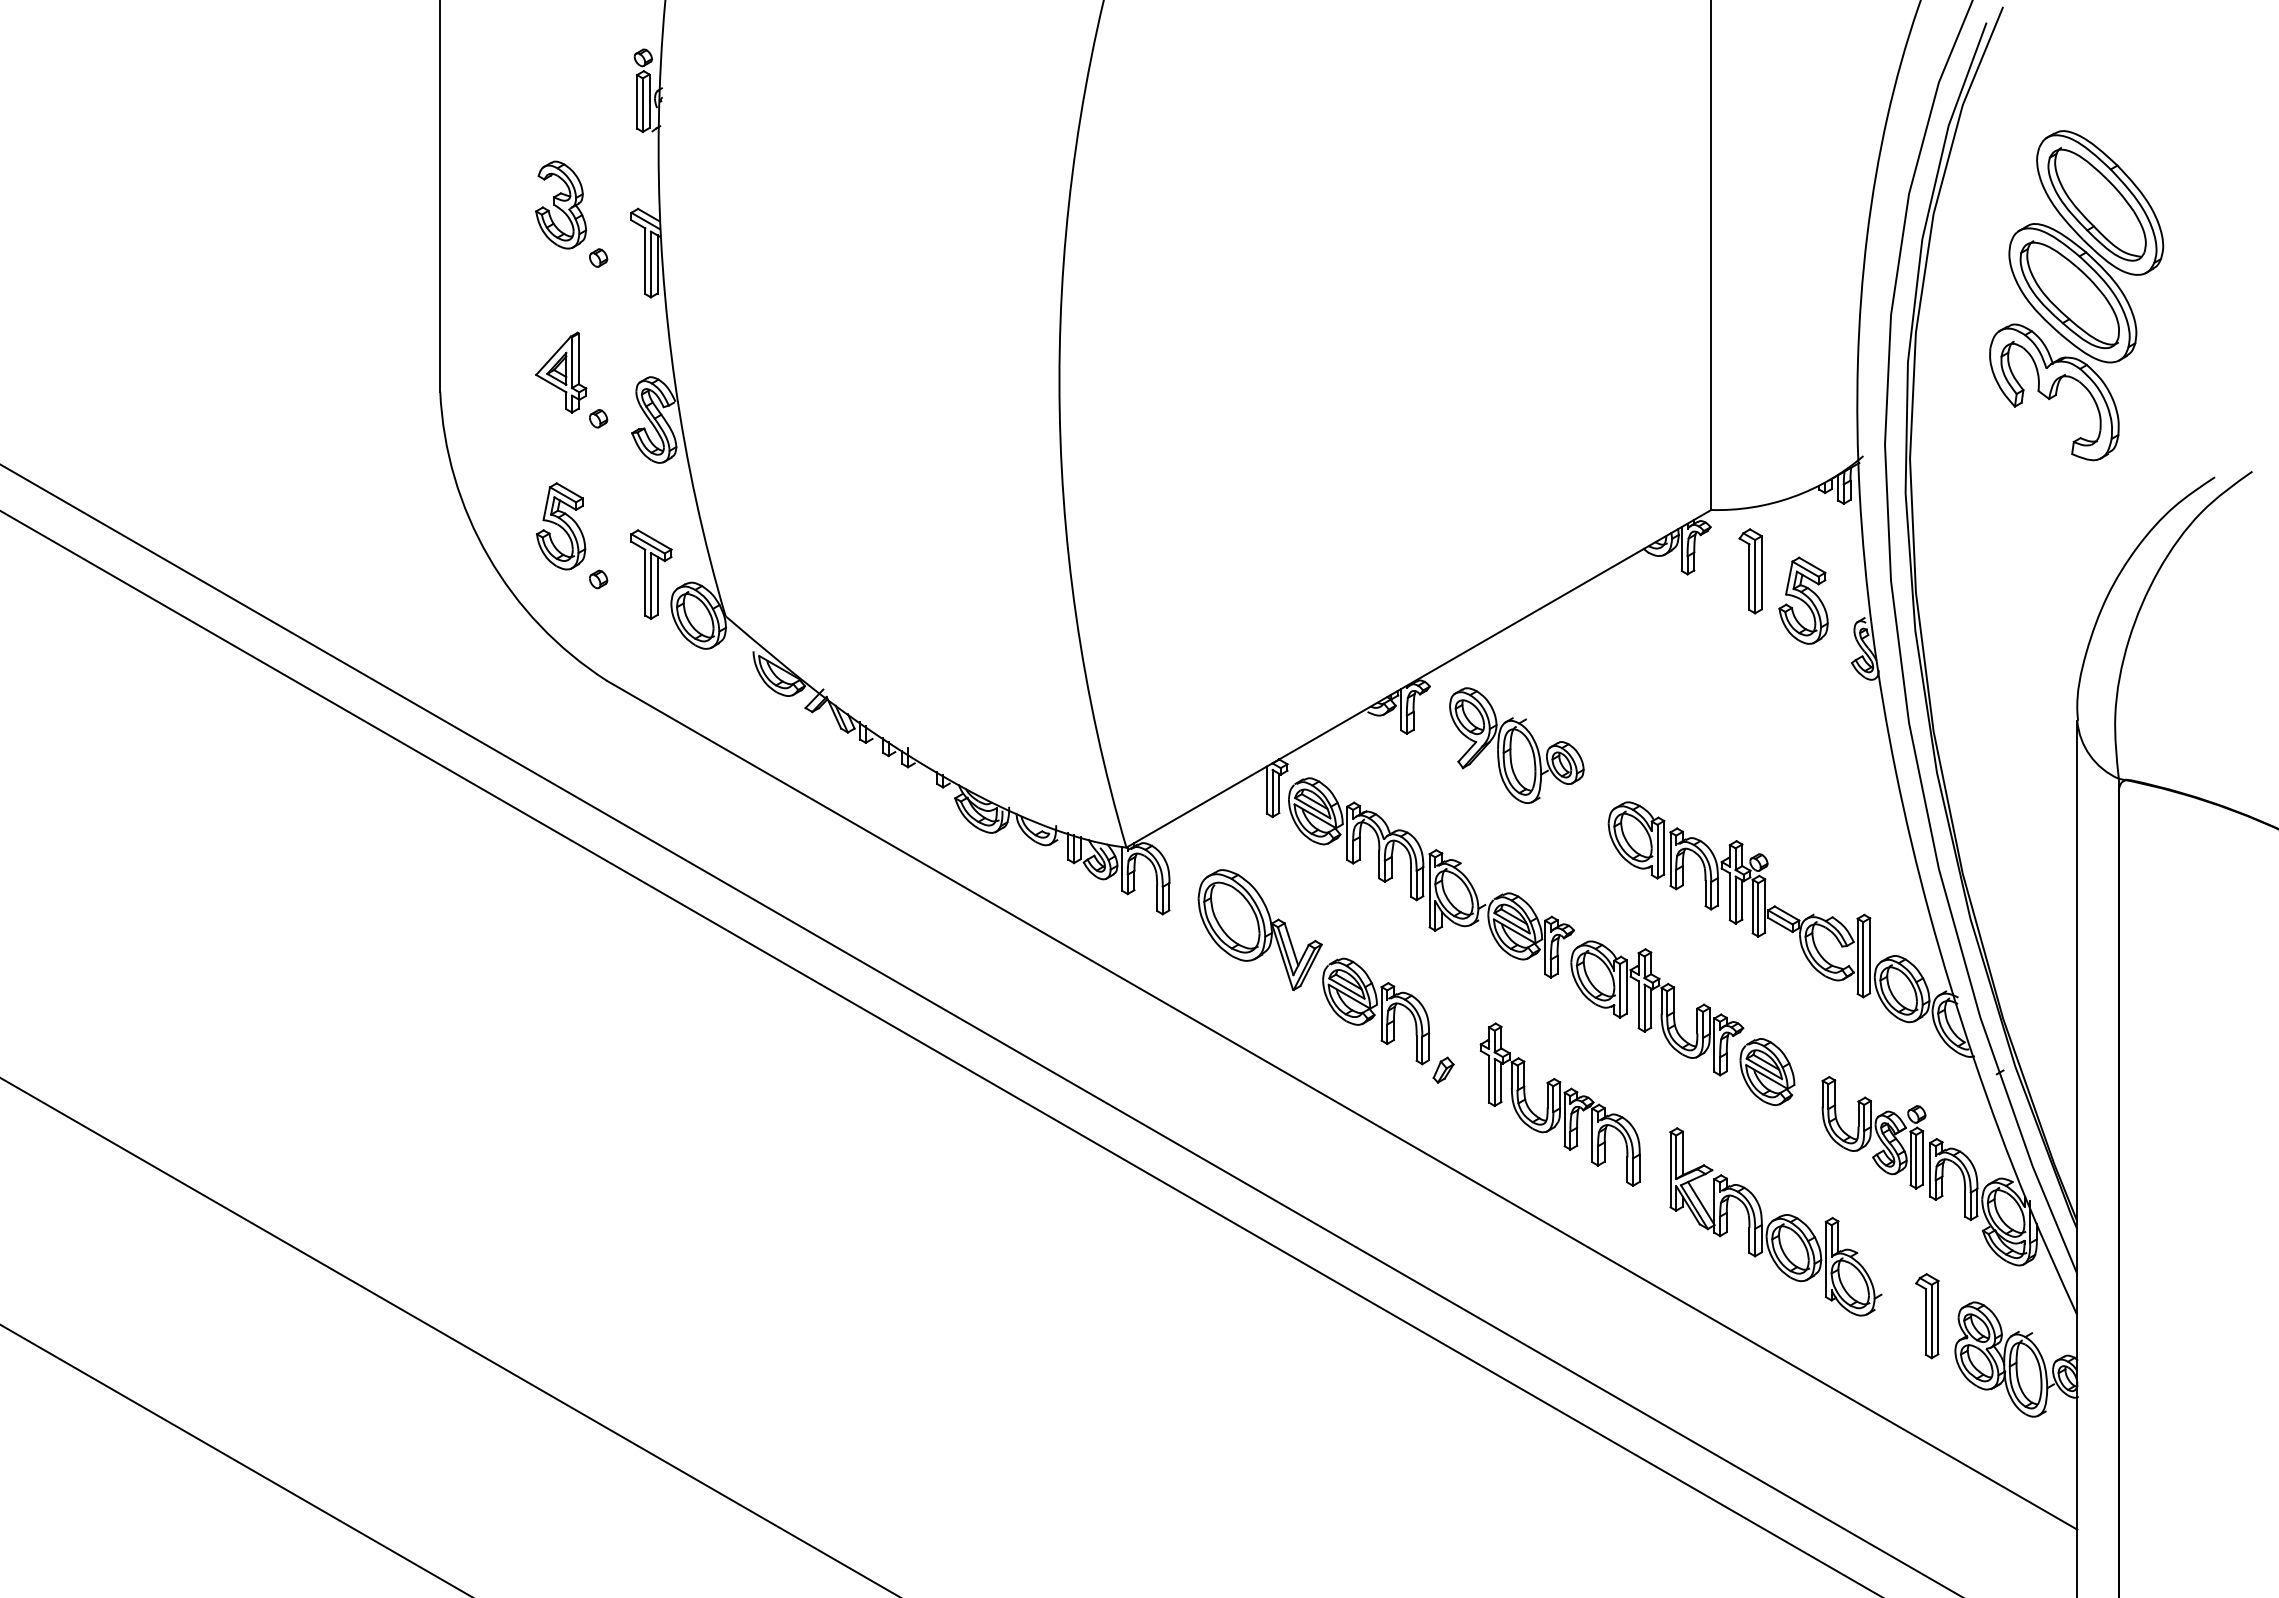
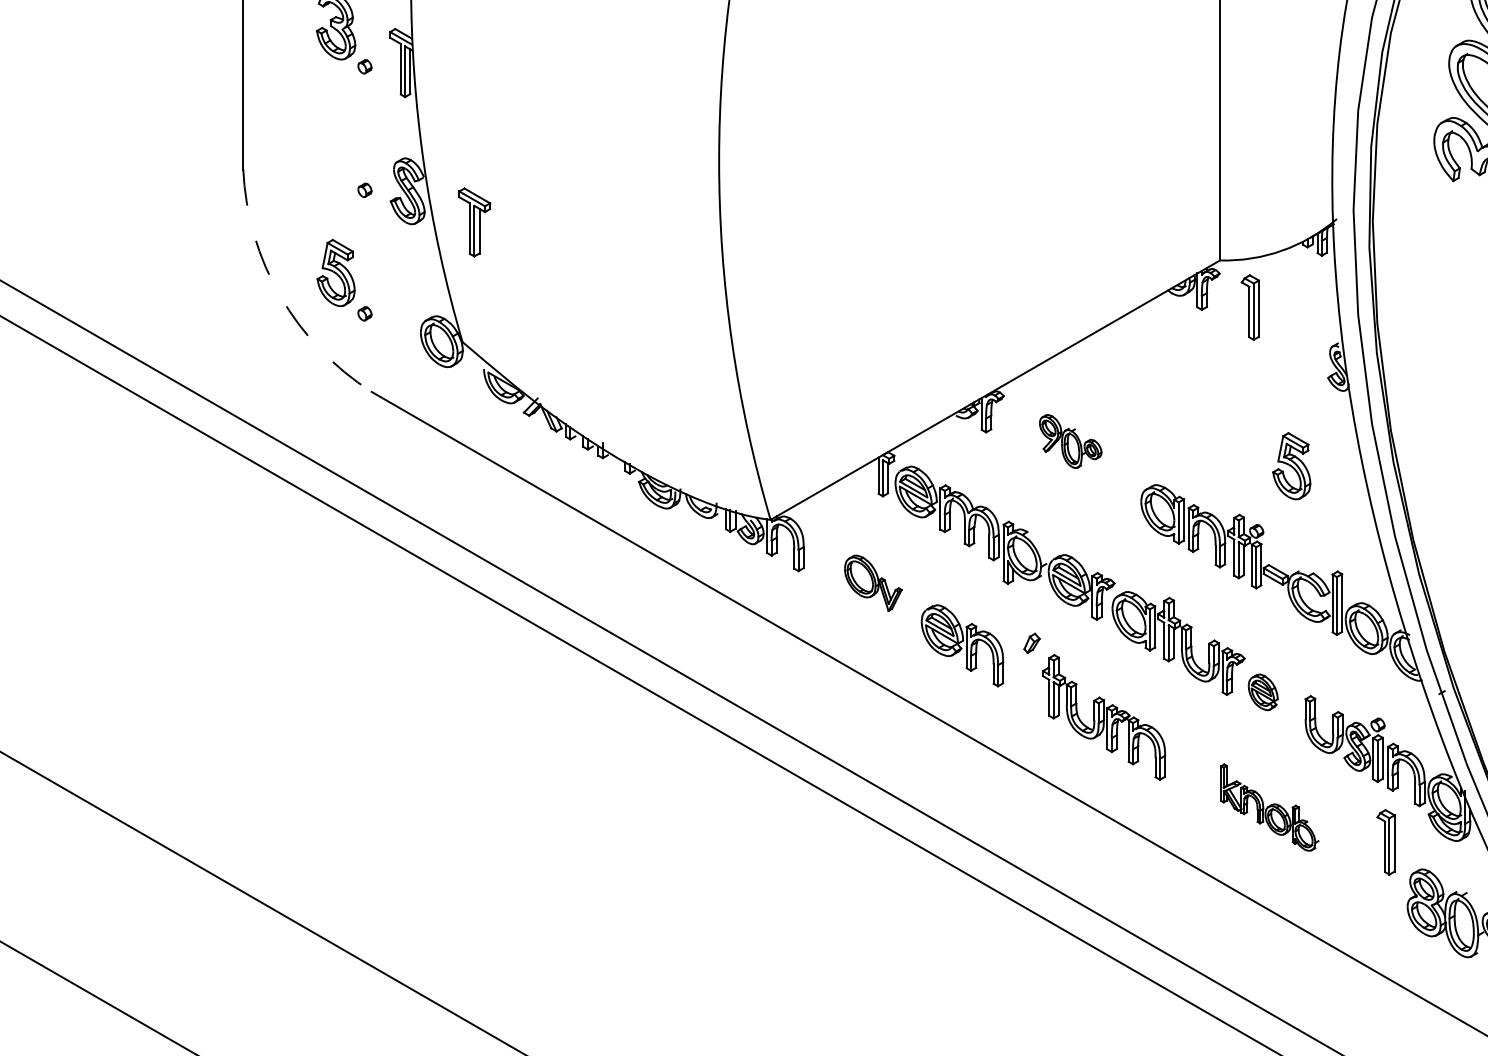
part: (561, 372) -> (336, 154), removed
arc: (488, 556) -> (280, 296), solid -> dashed
part: (651, 574) -> (474, 222), moved
part: (1803, 600) -> (1291, 466), moved
part: (1516, 745) -> (1070, 441), size x0.6
part: (1259, 929) -> (872, 582), size x0.6
part: (1443, 1069) -> (1031, 642), moved
part: (1767, 1071) -> (1263, 691), size x0.7
part: (1775, 1221) -> (1269, 807), size x0.6
part: (1927, 1316) -> (1386, 842), moved

